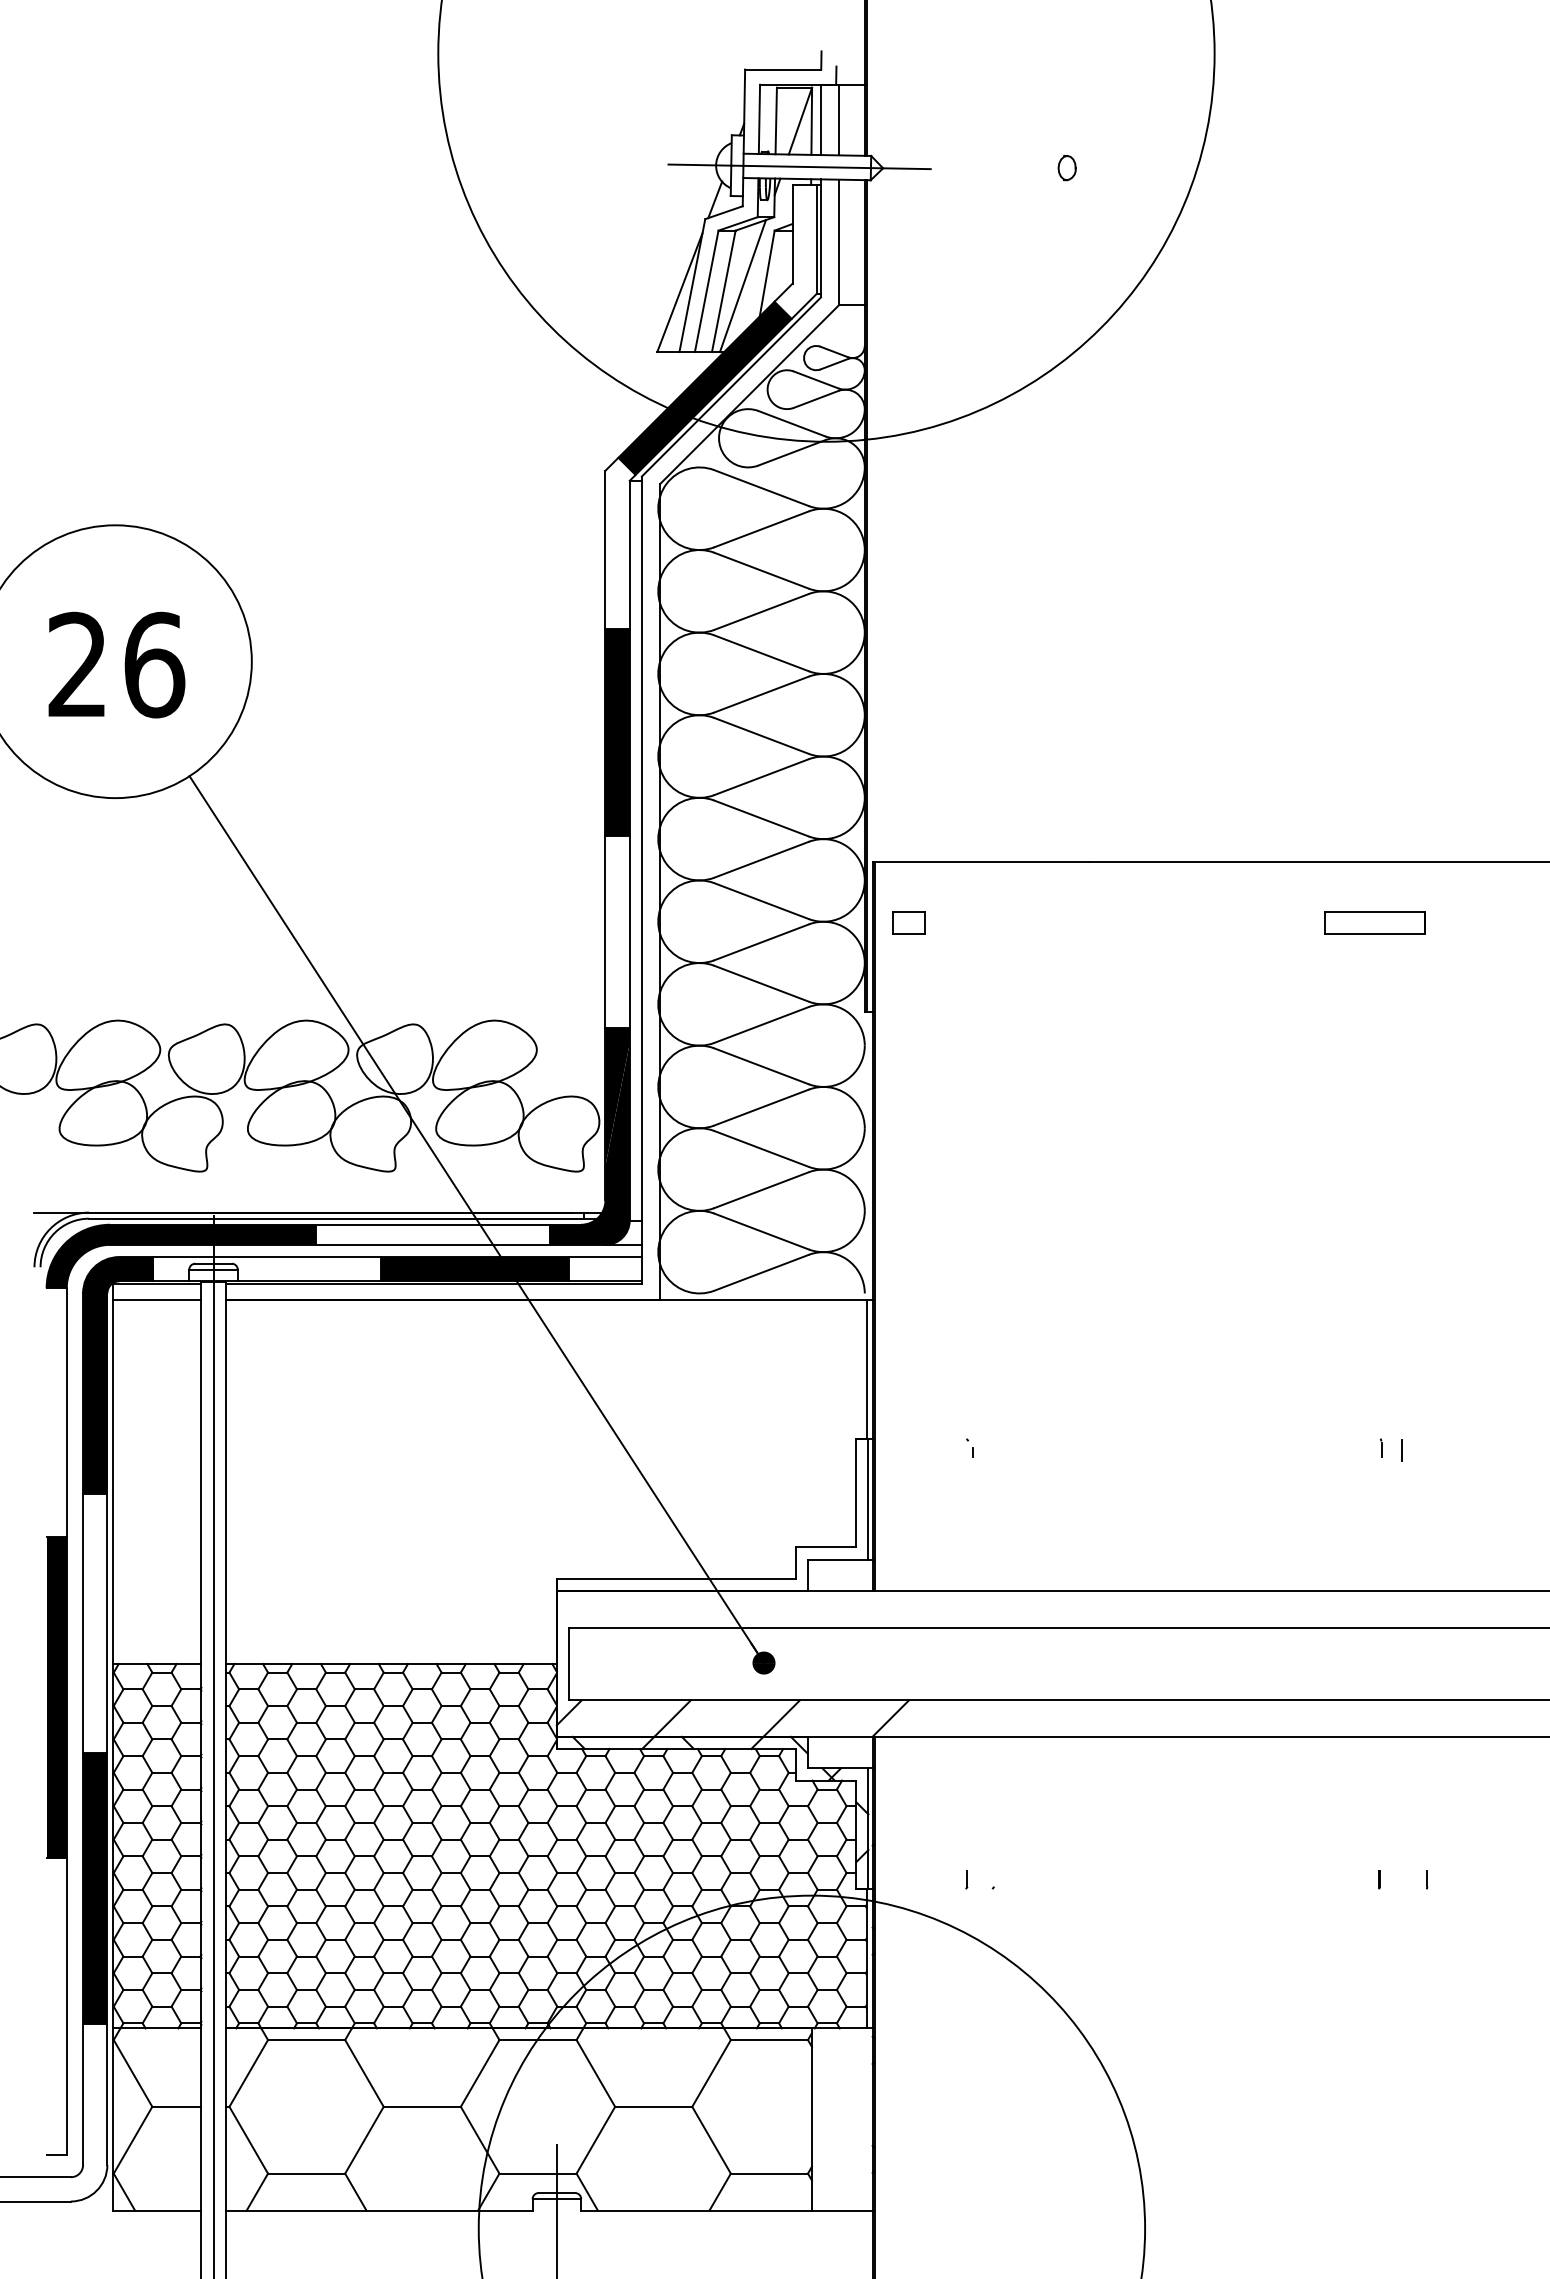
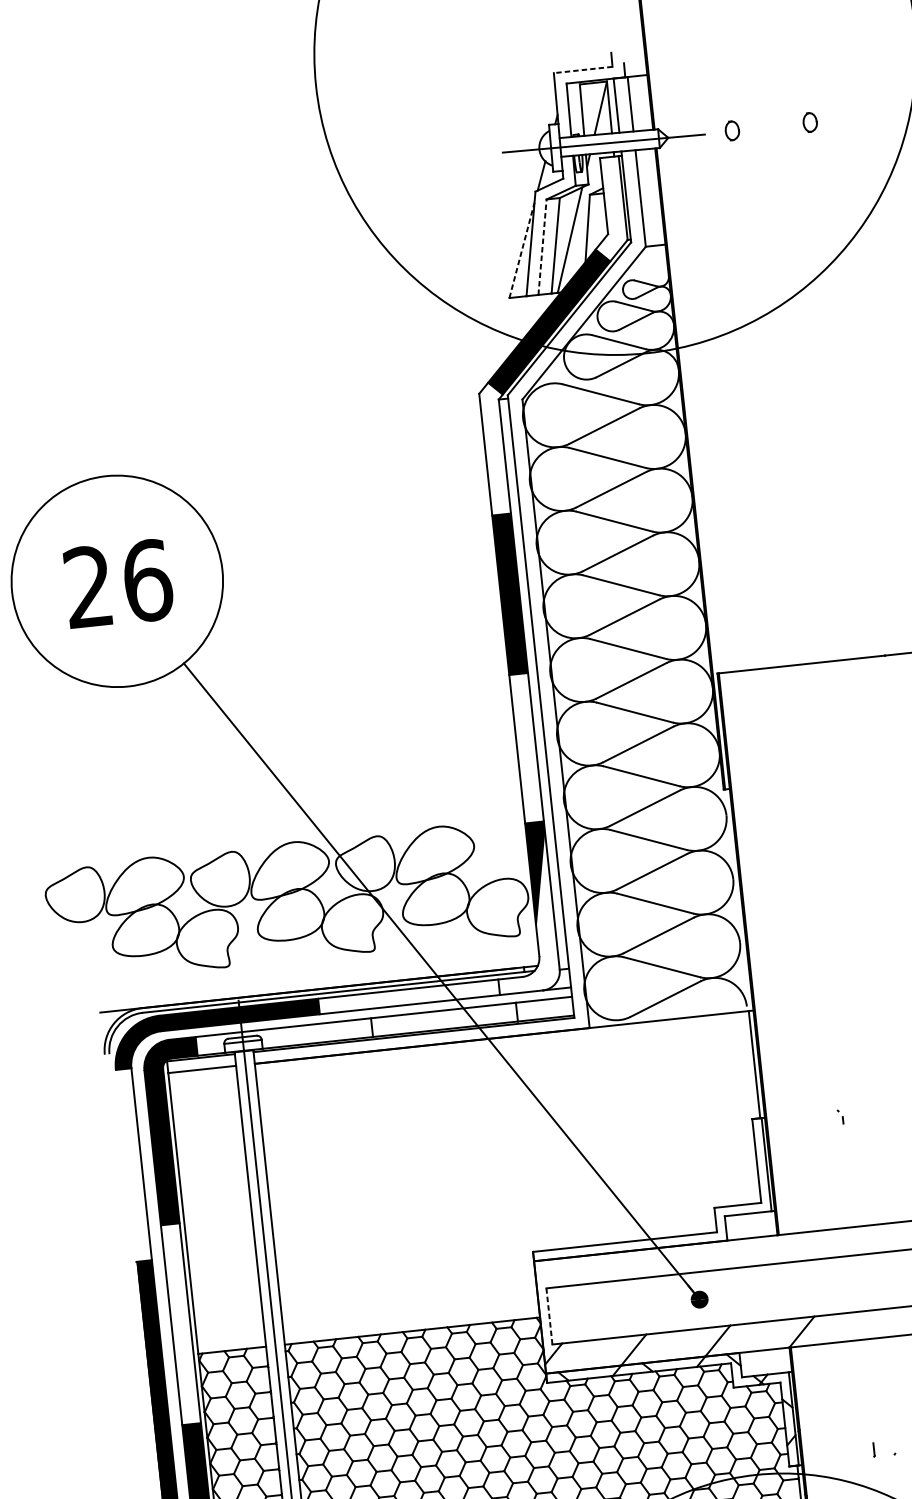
line: (782, 69) -> (582, 69), solid -> dashed
part: (965, 168) -> (731, 131), added
line: (706, 291) -> (542, 247), solid -> dashed
line: (679, 292) -> (521, 250), solid -> dashed
part: (908, 922) -> (750, 717), removed
fill: (589, 1143) -> (522, 913), removed
fill: (474, 1269) -> (444, 1020), removed
line: (568, 1663) -> (549, 1316), solid -> dashed

